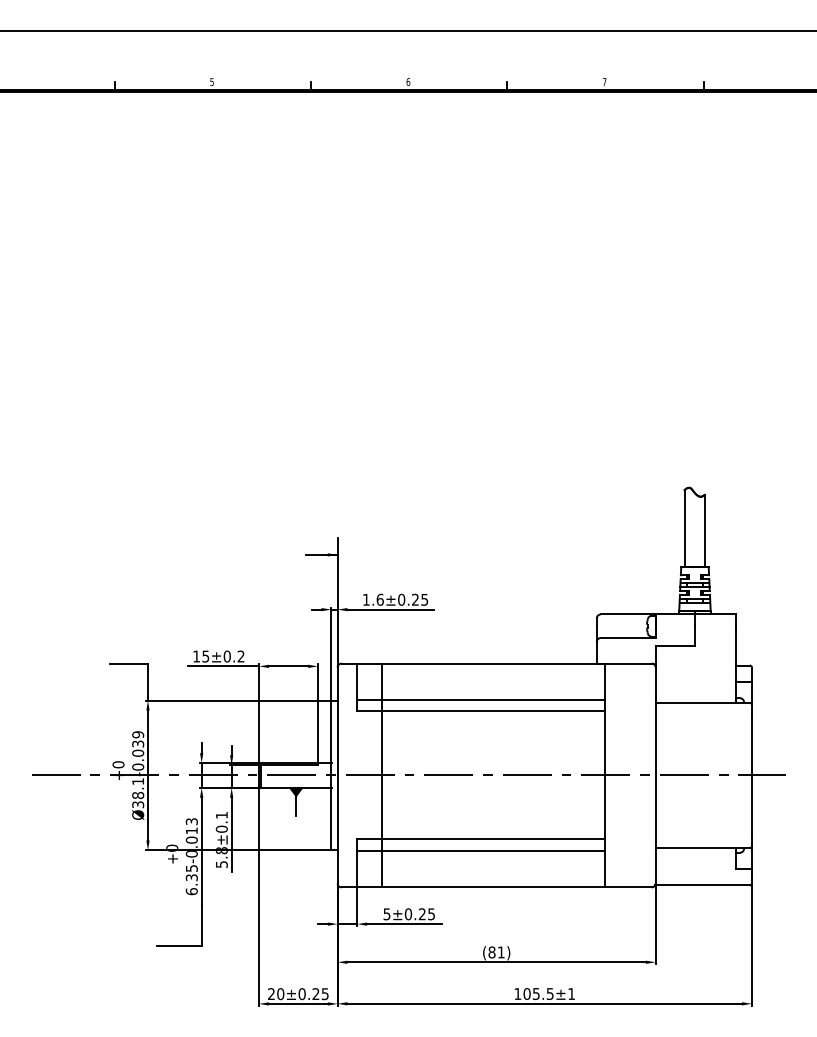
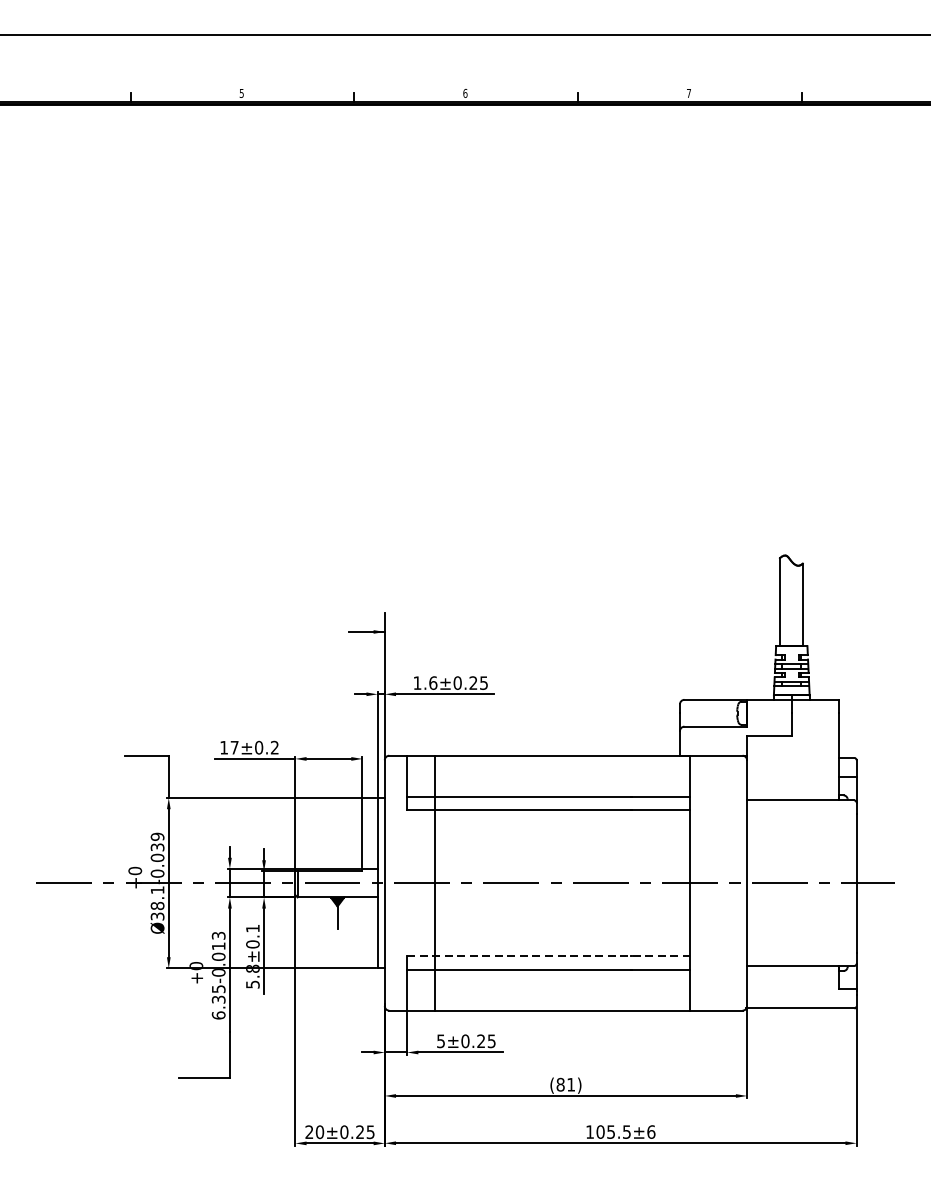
text: (205, 656) -> (234, 747), 15±0.2 -> 17±0.2
line: (481, 839) -> (548, 956), solid -> dashed
text: (571, 993) -> (651, 1131), 105.5±1 -> 105.5±6

